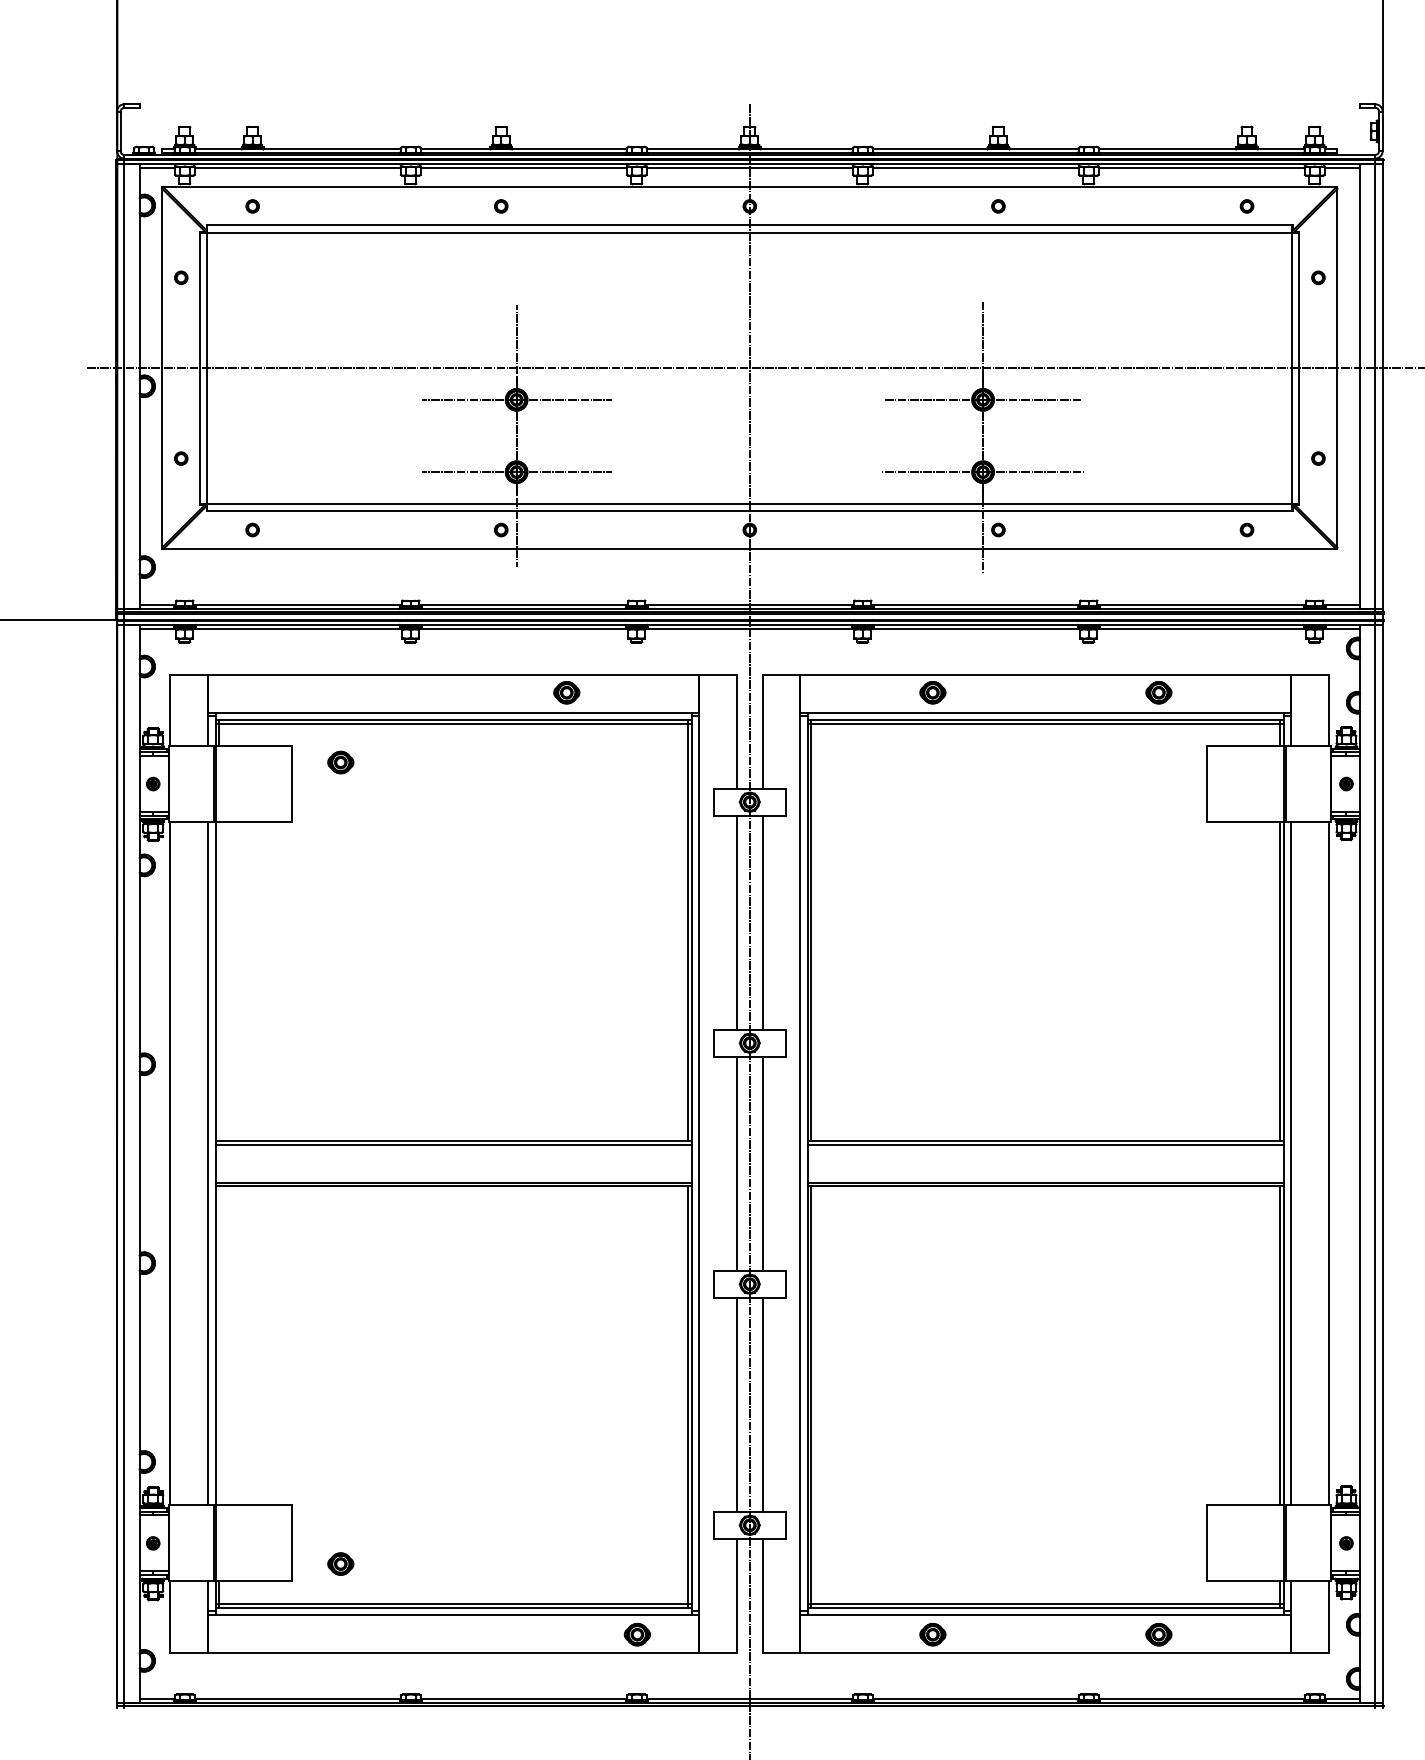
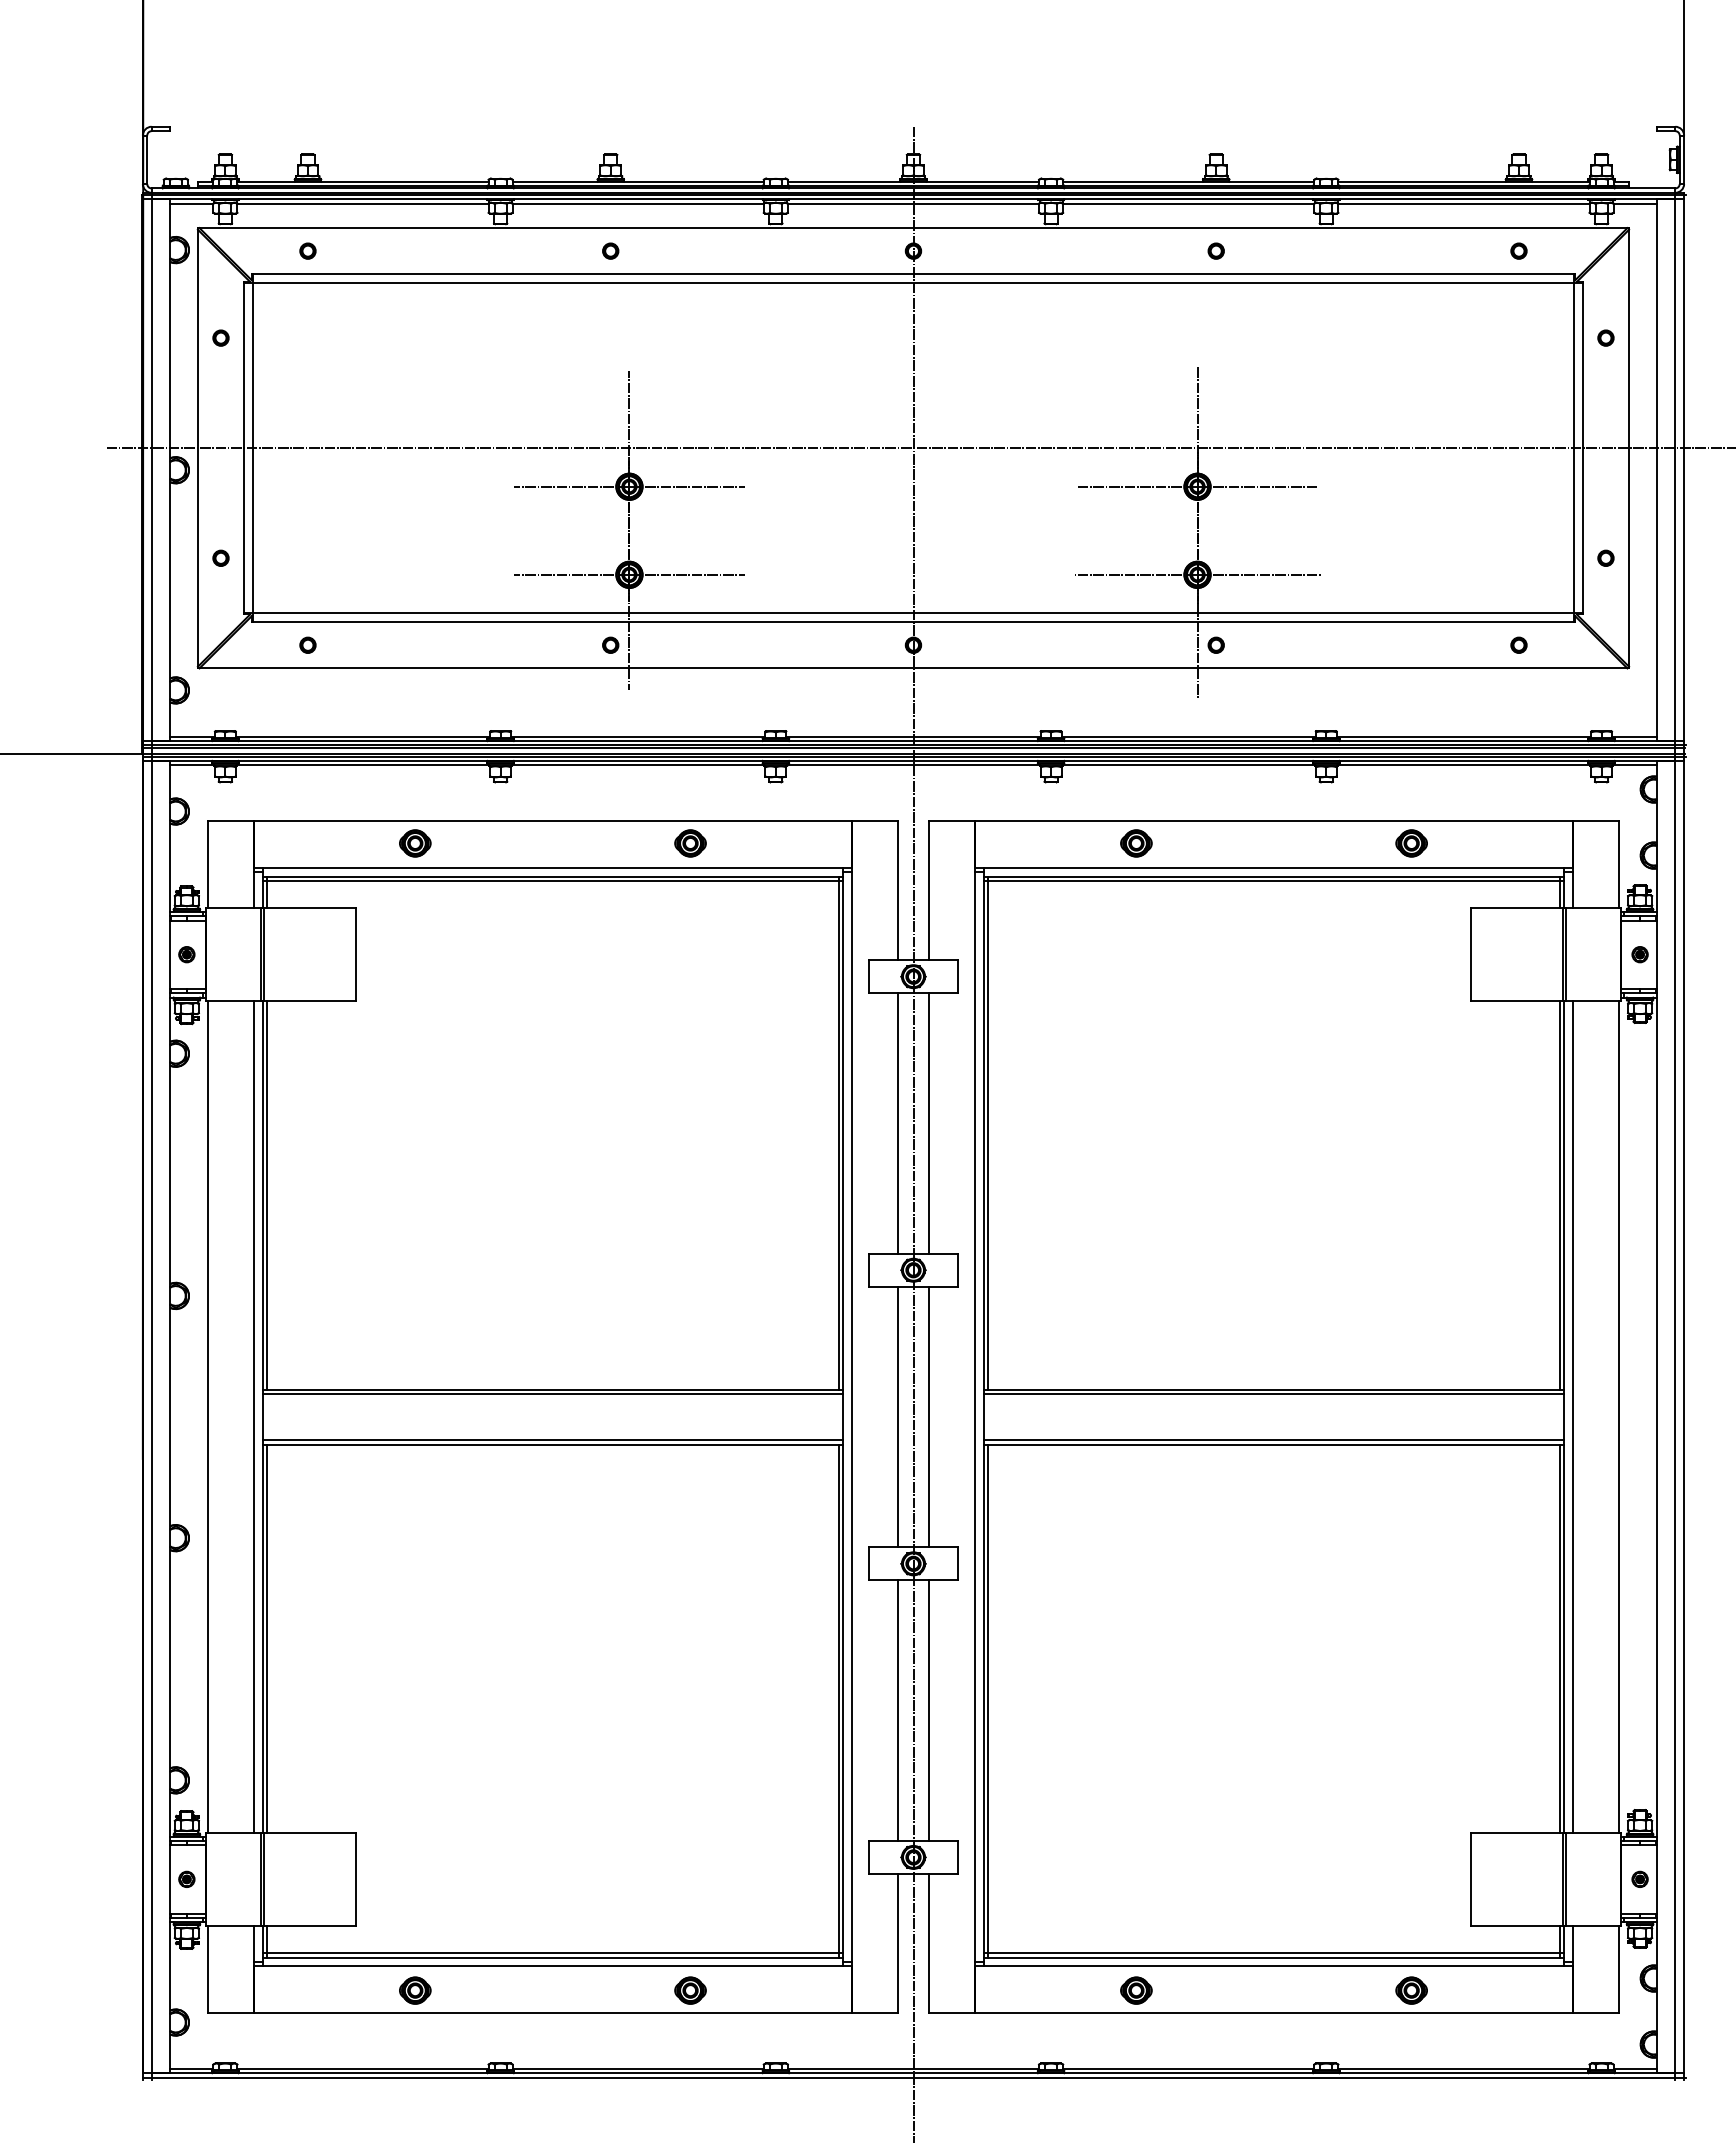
part: (340, 762) -> (415, 843), moved
line: (219, 980) -> (267, 1194), added
line: (219, 1345) -> (267, 1638), added
part: (340, 1563) -> (415, 1990), moved
part: (637, 1634) -> (690, 1990), moved

